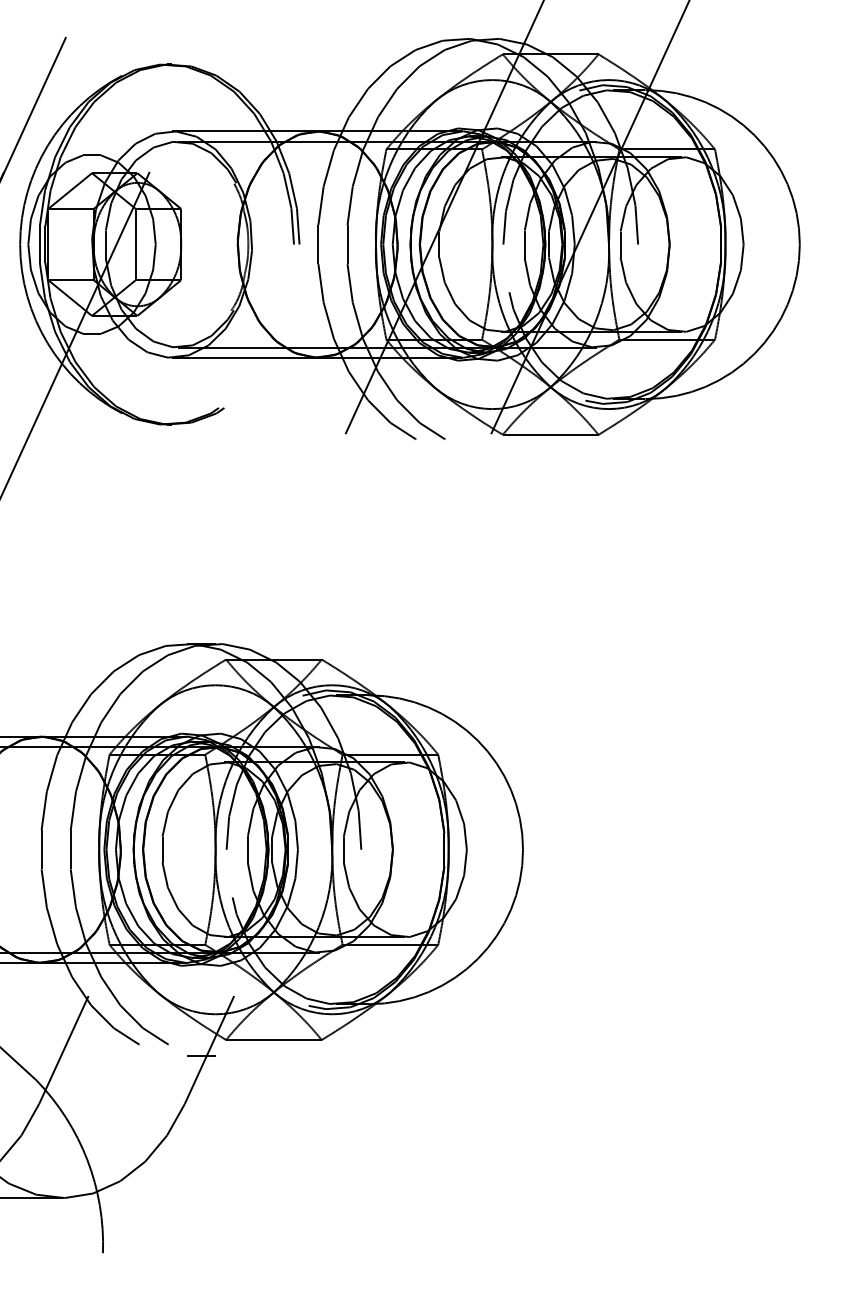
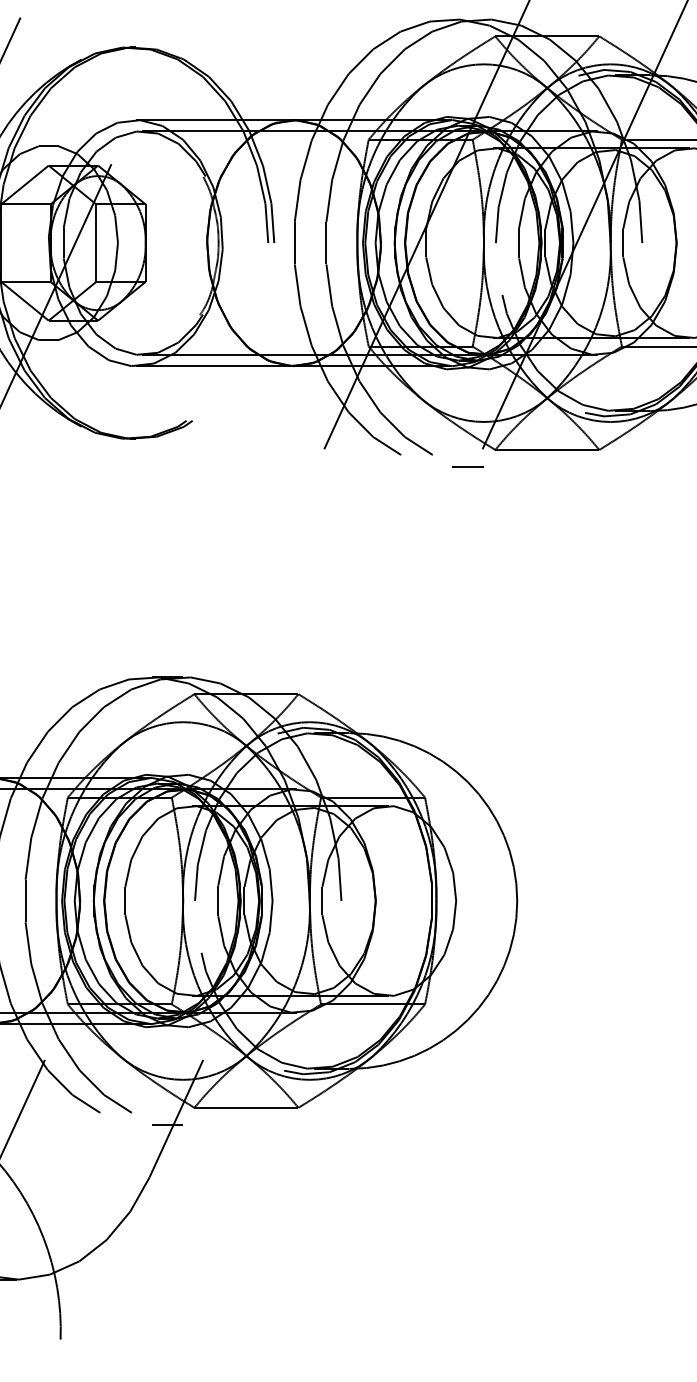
line: (477, 449) -> (467, 465), added

